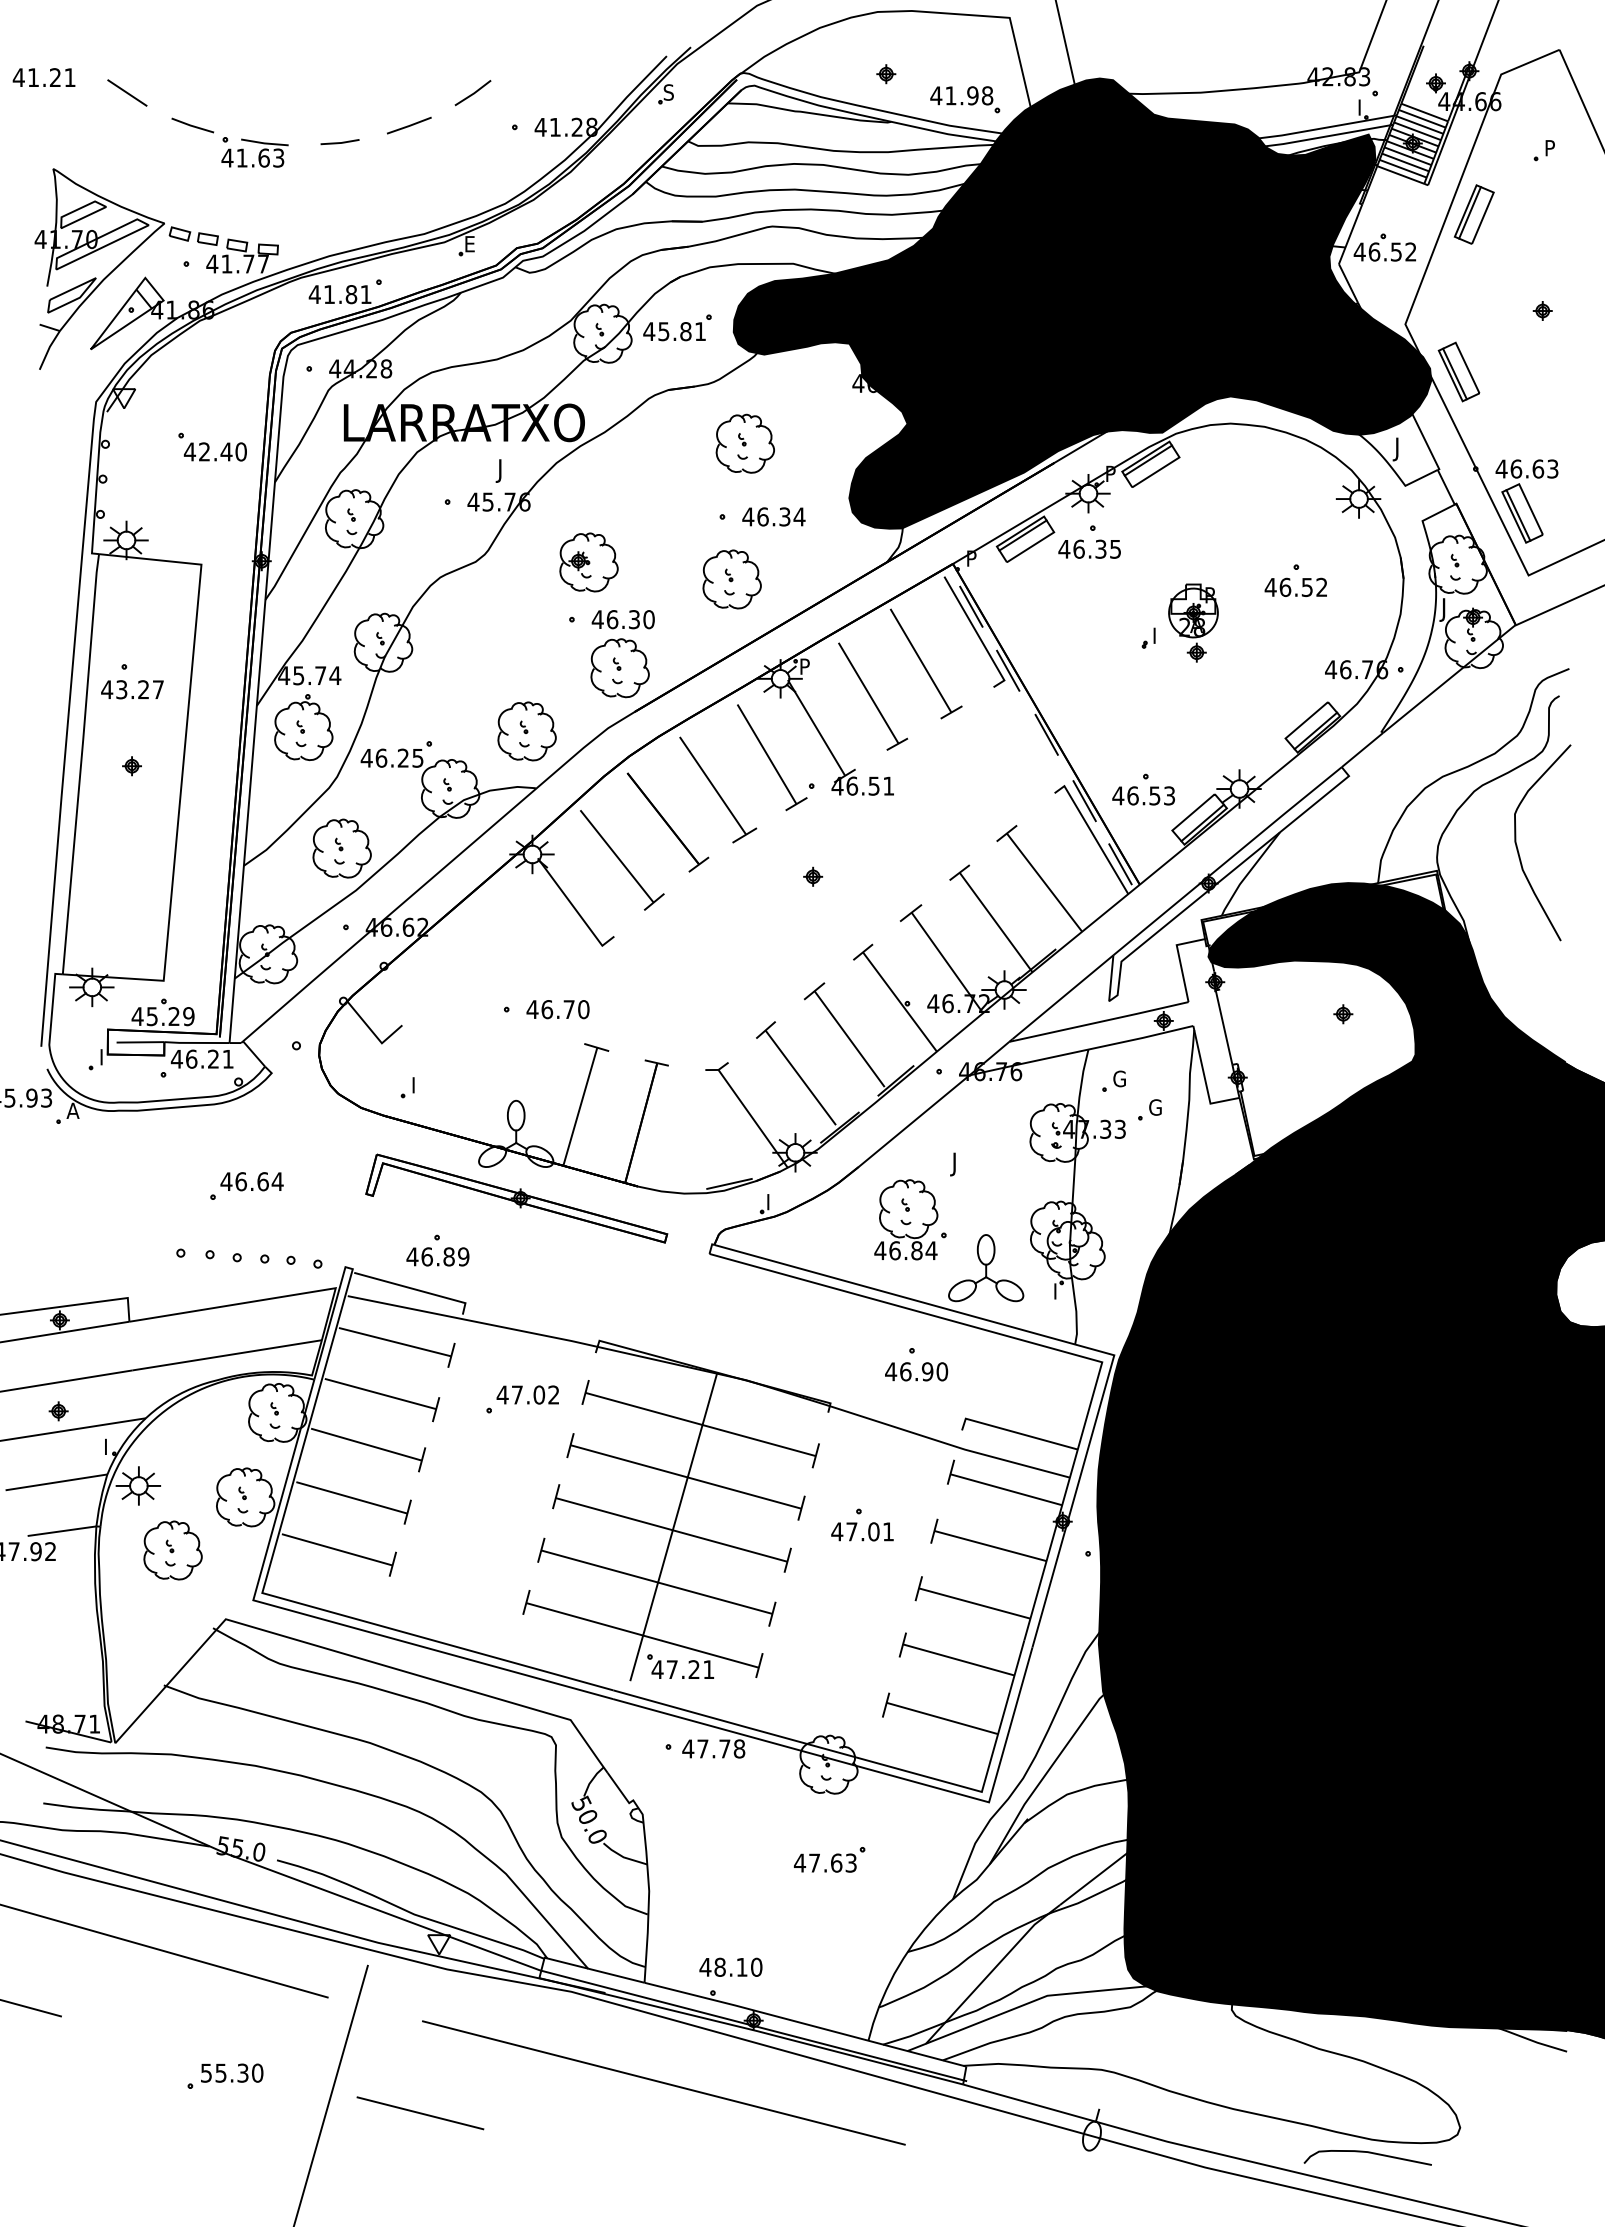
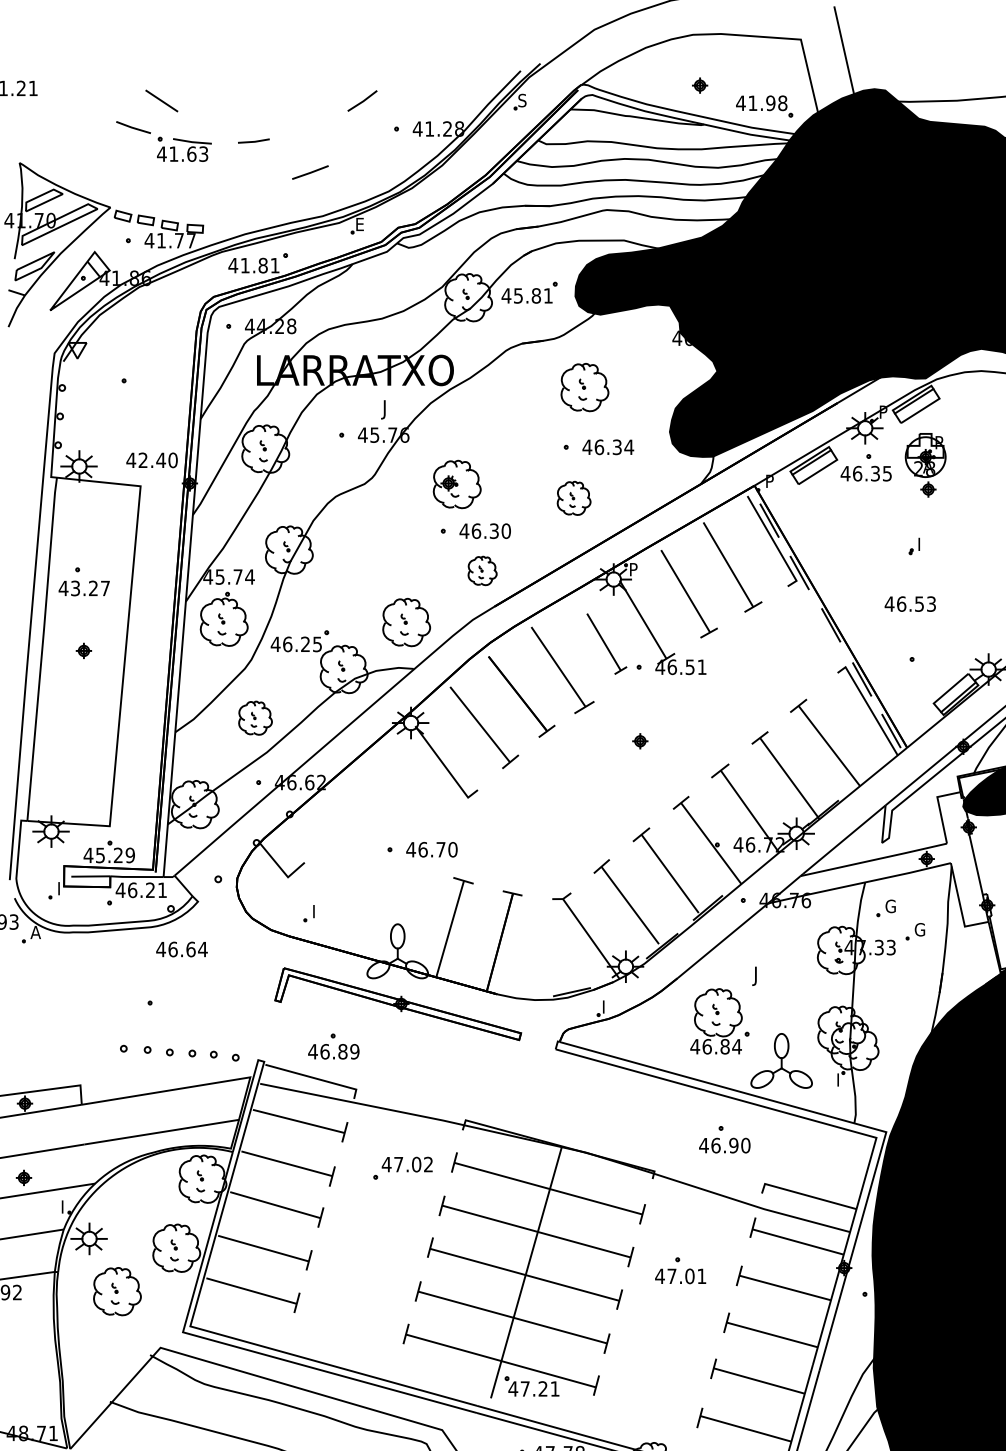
line: (127, 92) -> (161, 100), moved
line: (409, 125) -> (310, 172), moved
text: (214, 451) -> (151, 460), moved
part: (731, 579) -> (573, 498), size x0.7
part: (1193, 622) -> (925, 464), moved
part: (619, 668) -> (482, 571), size x0.6
part: (772, 757) -> (607, 643), size x0.7
text: (1143, 795) -> (910, 603), moved
part: (341, 848) -> (255, 718), size x0.7
text: (251, 1181) -> (181, 949), moved

